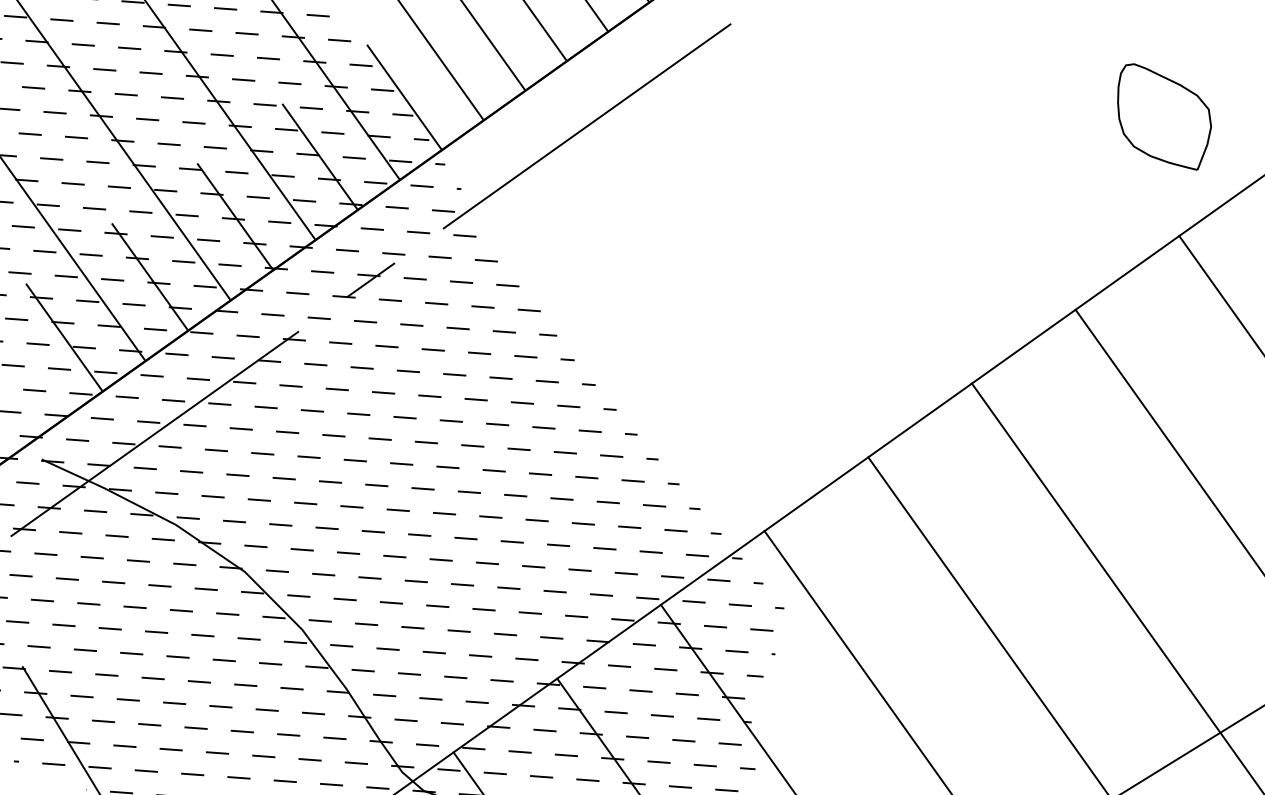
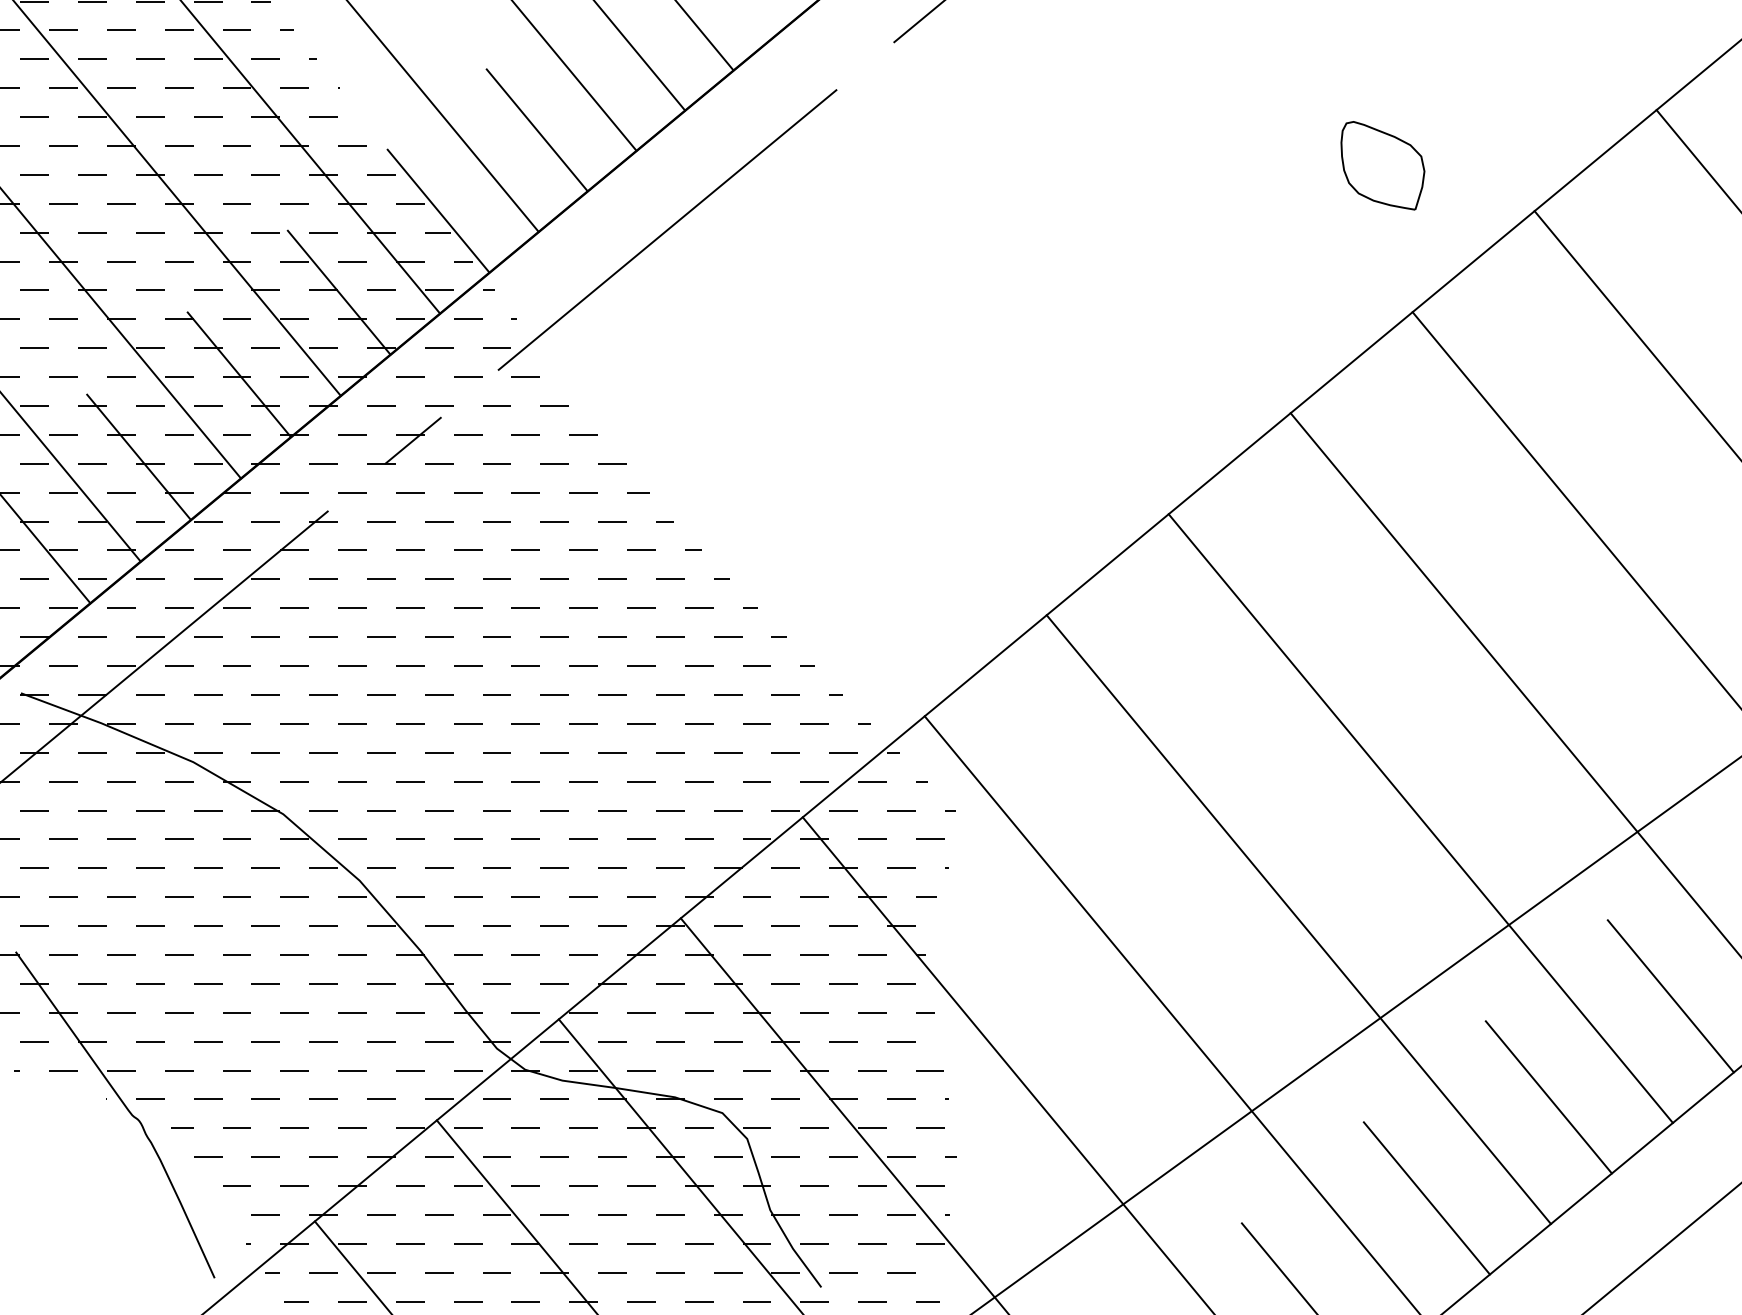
part: (1163, 116) -> (1382, 165), size x0.7

